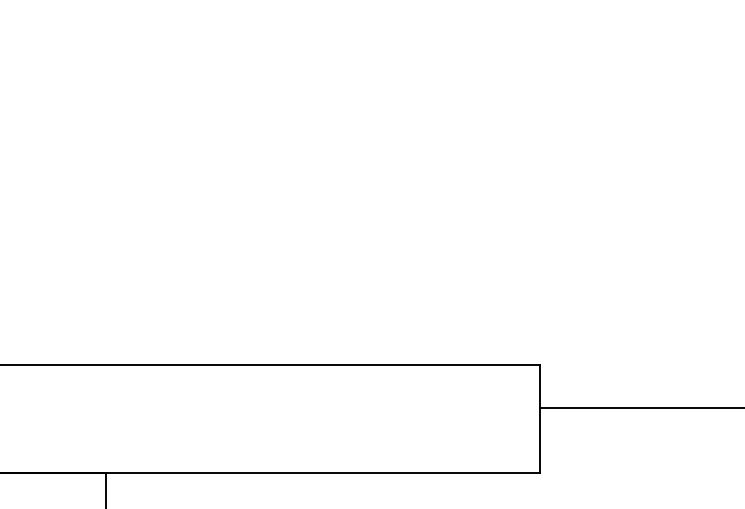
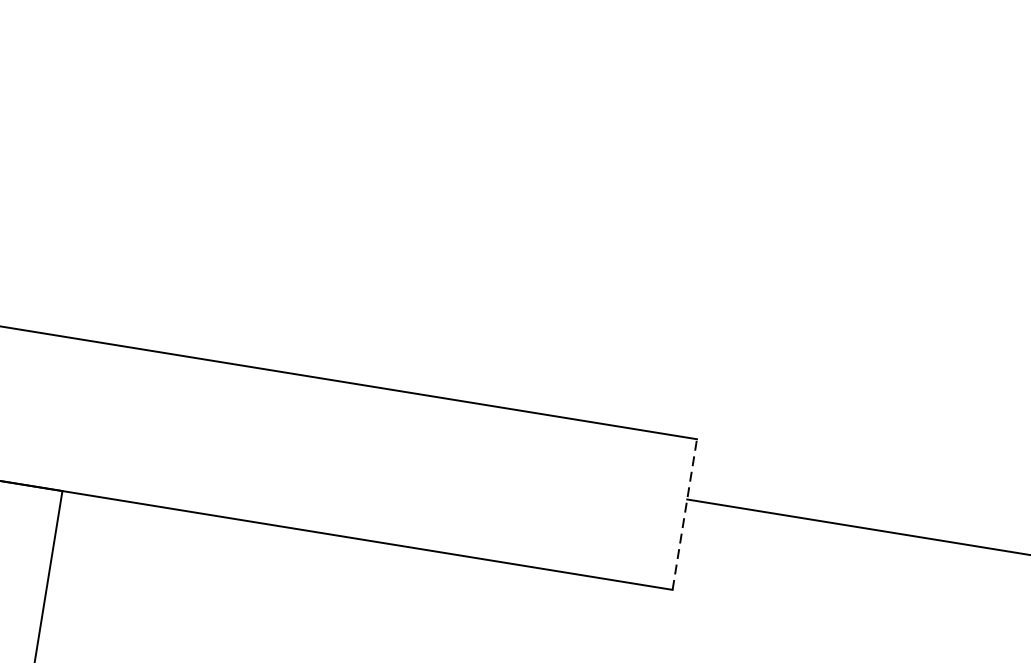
line: (540, 418) -> (684, 513), solid -> dashed

